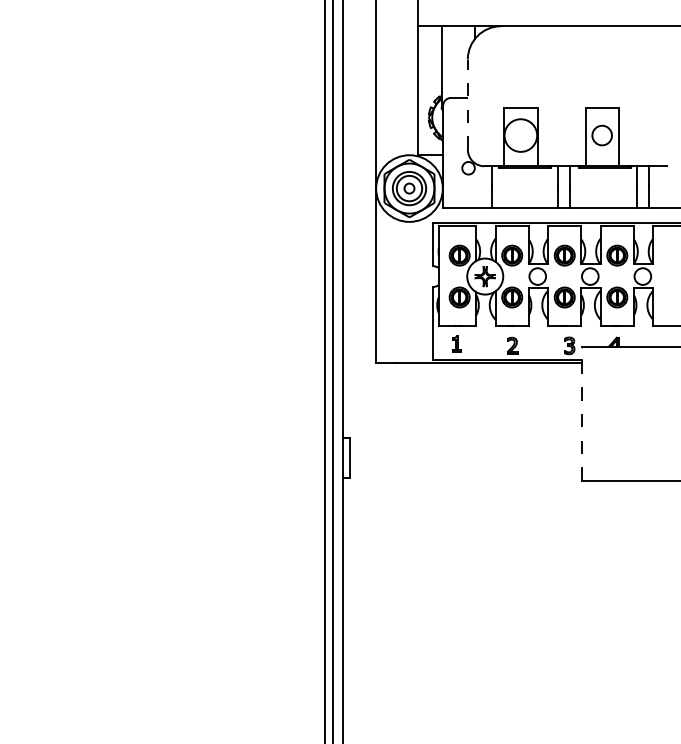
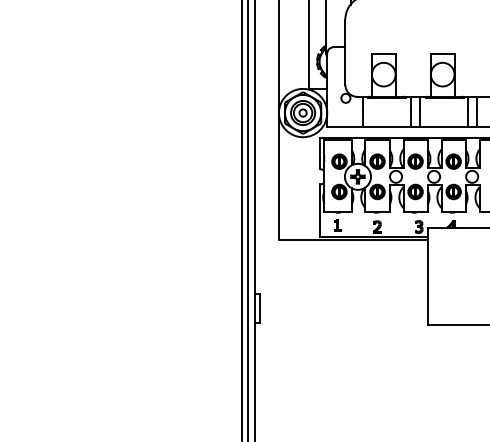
line: (467, 104) -> (345, 52), dashed -> solid
circle: (601, 135) -> (442, 74), size x1.67
line: (582, 413) -> (428, 276), dashed -> solid

